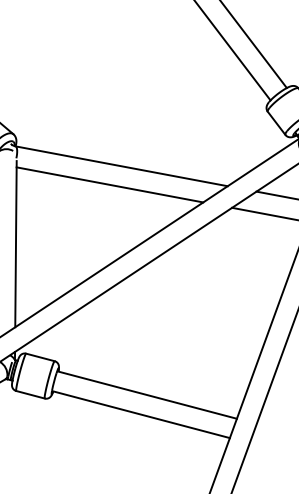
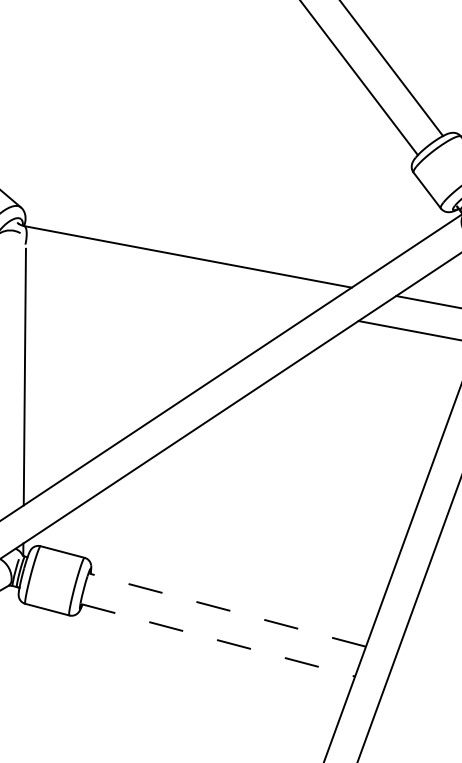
line: (109, 184) -> (169, 285), removed
line: (147, 395) -> (227, 610), solid -> dashed
line: (141, 414) -> (218, 640), solid -> dashed

